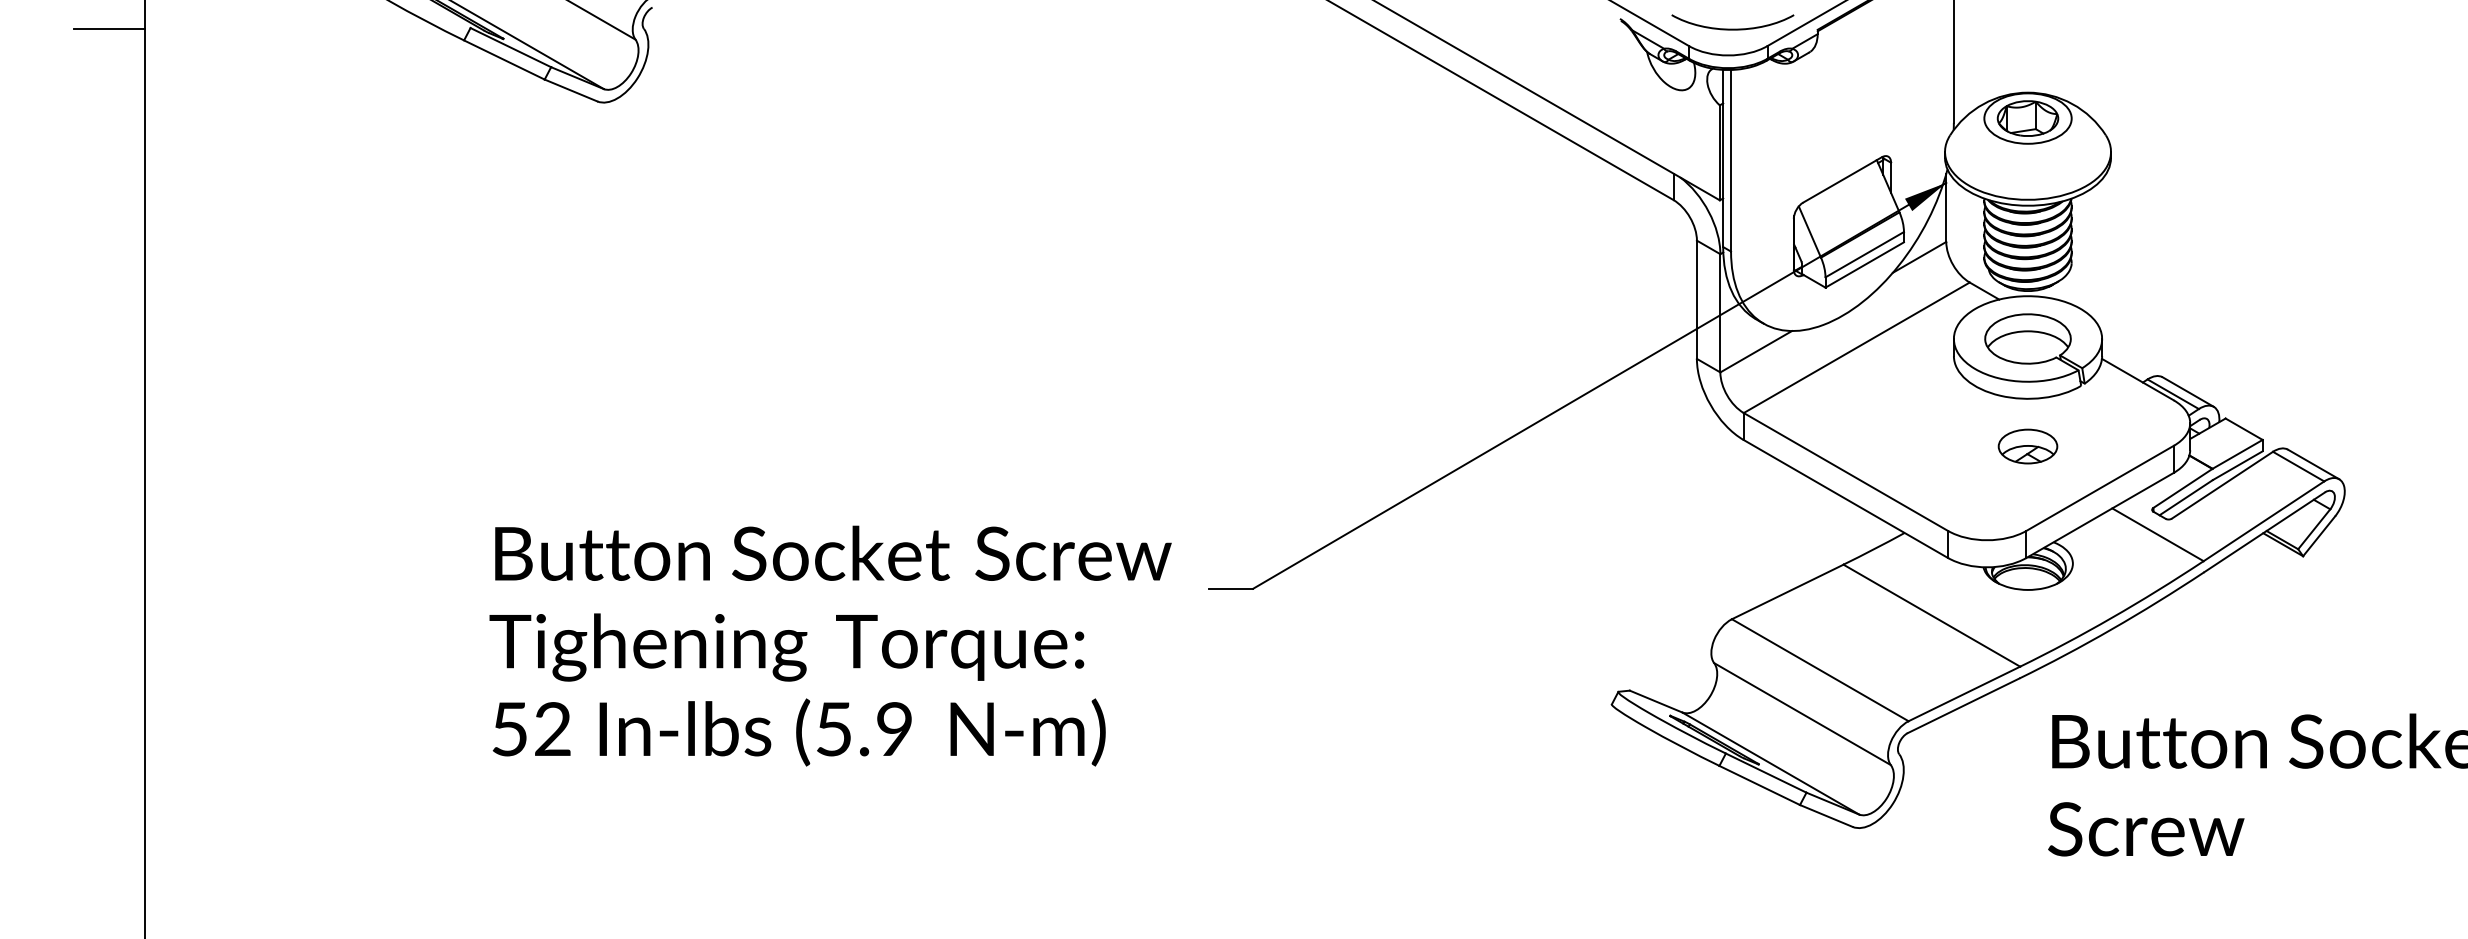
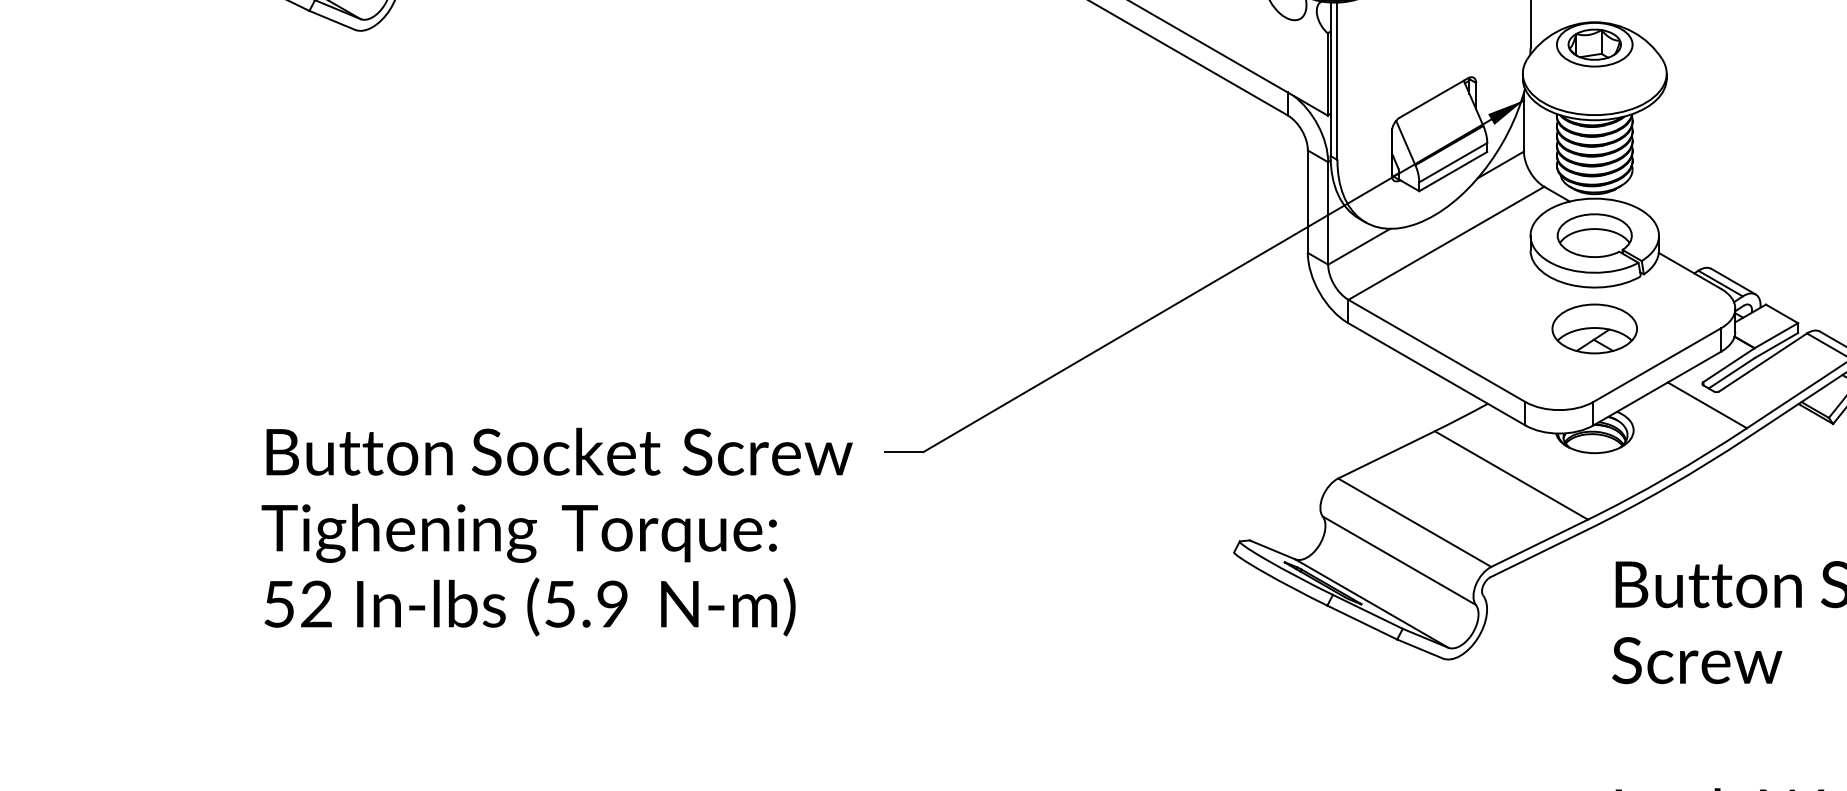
part: (2027, 446) -> (1594, 328), size x1.67
text: (830, 645) -> (557, 531), moved

